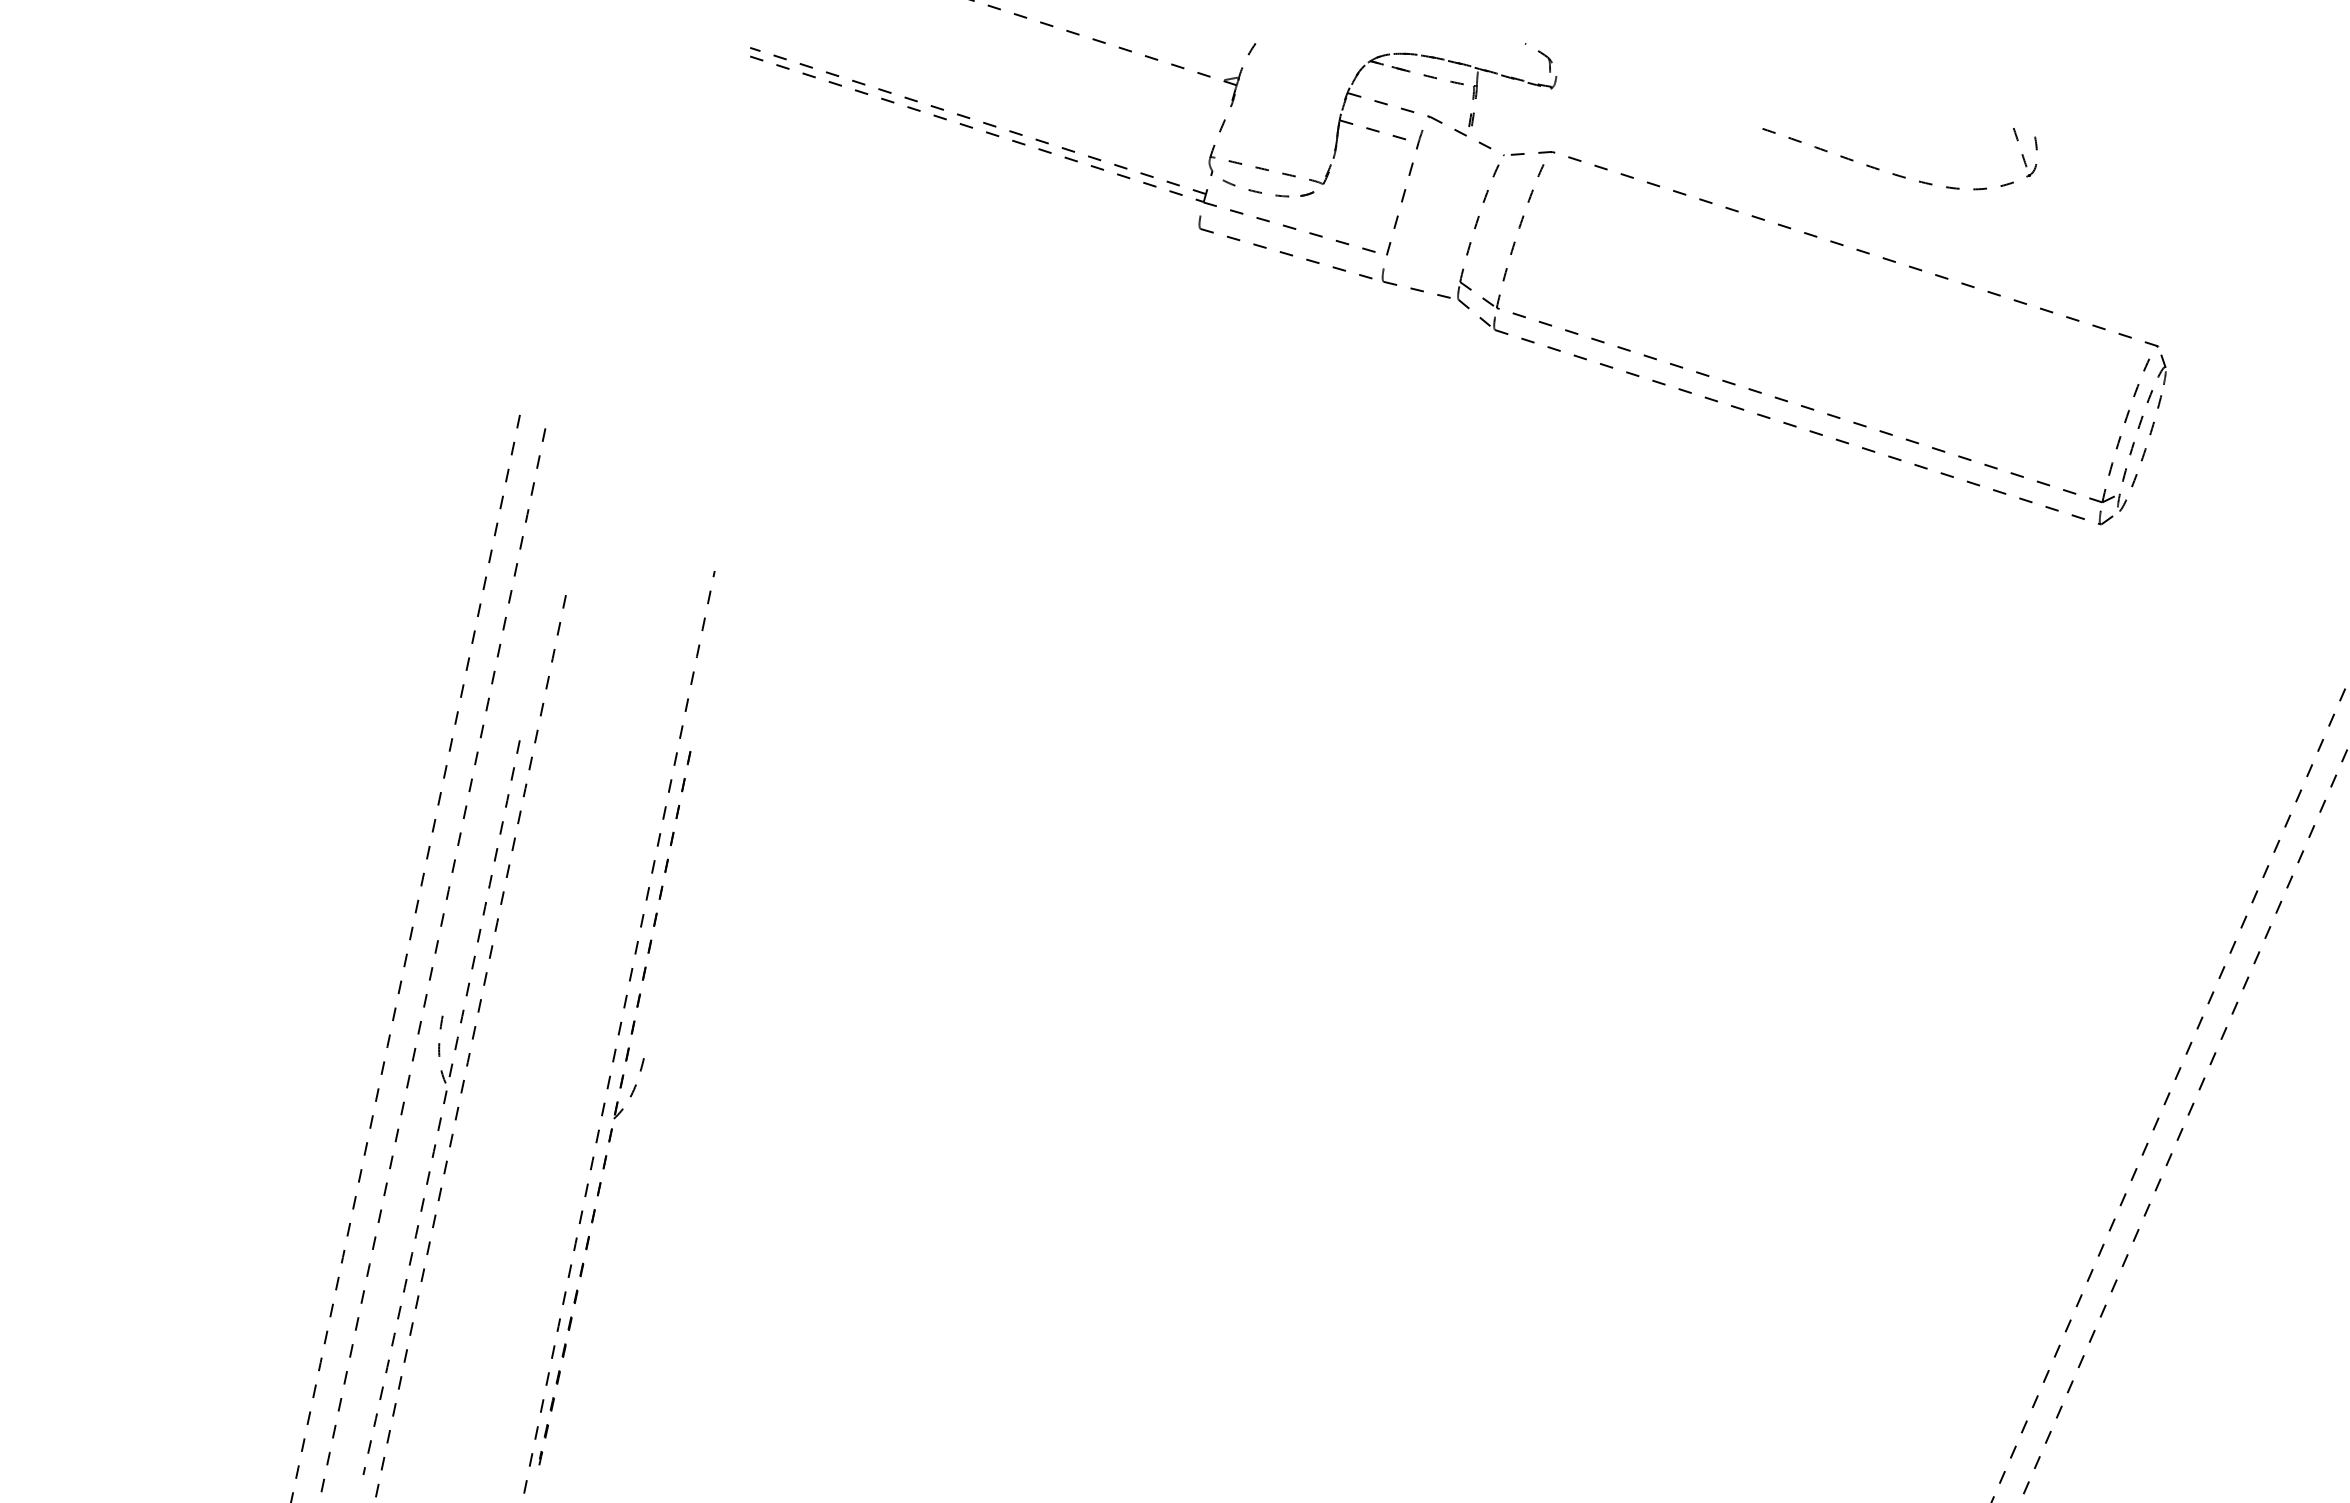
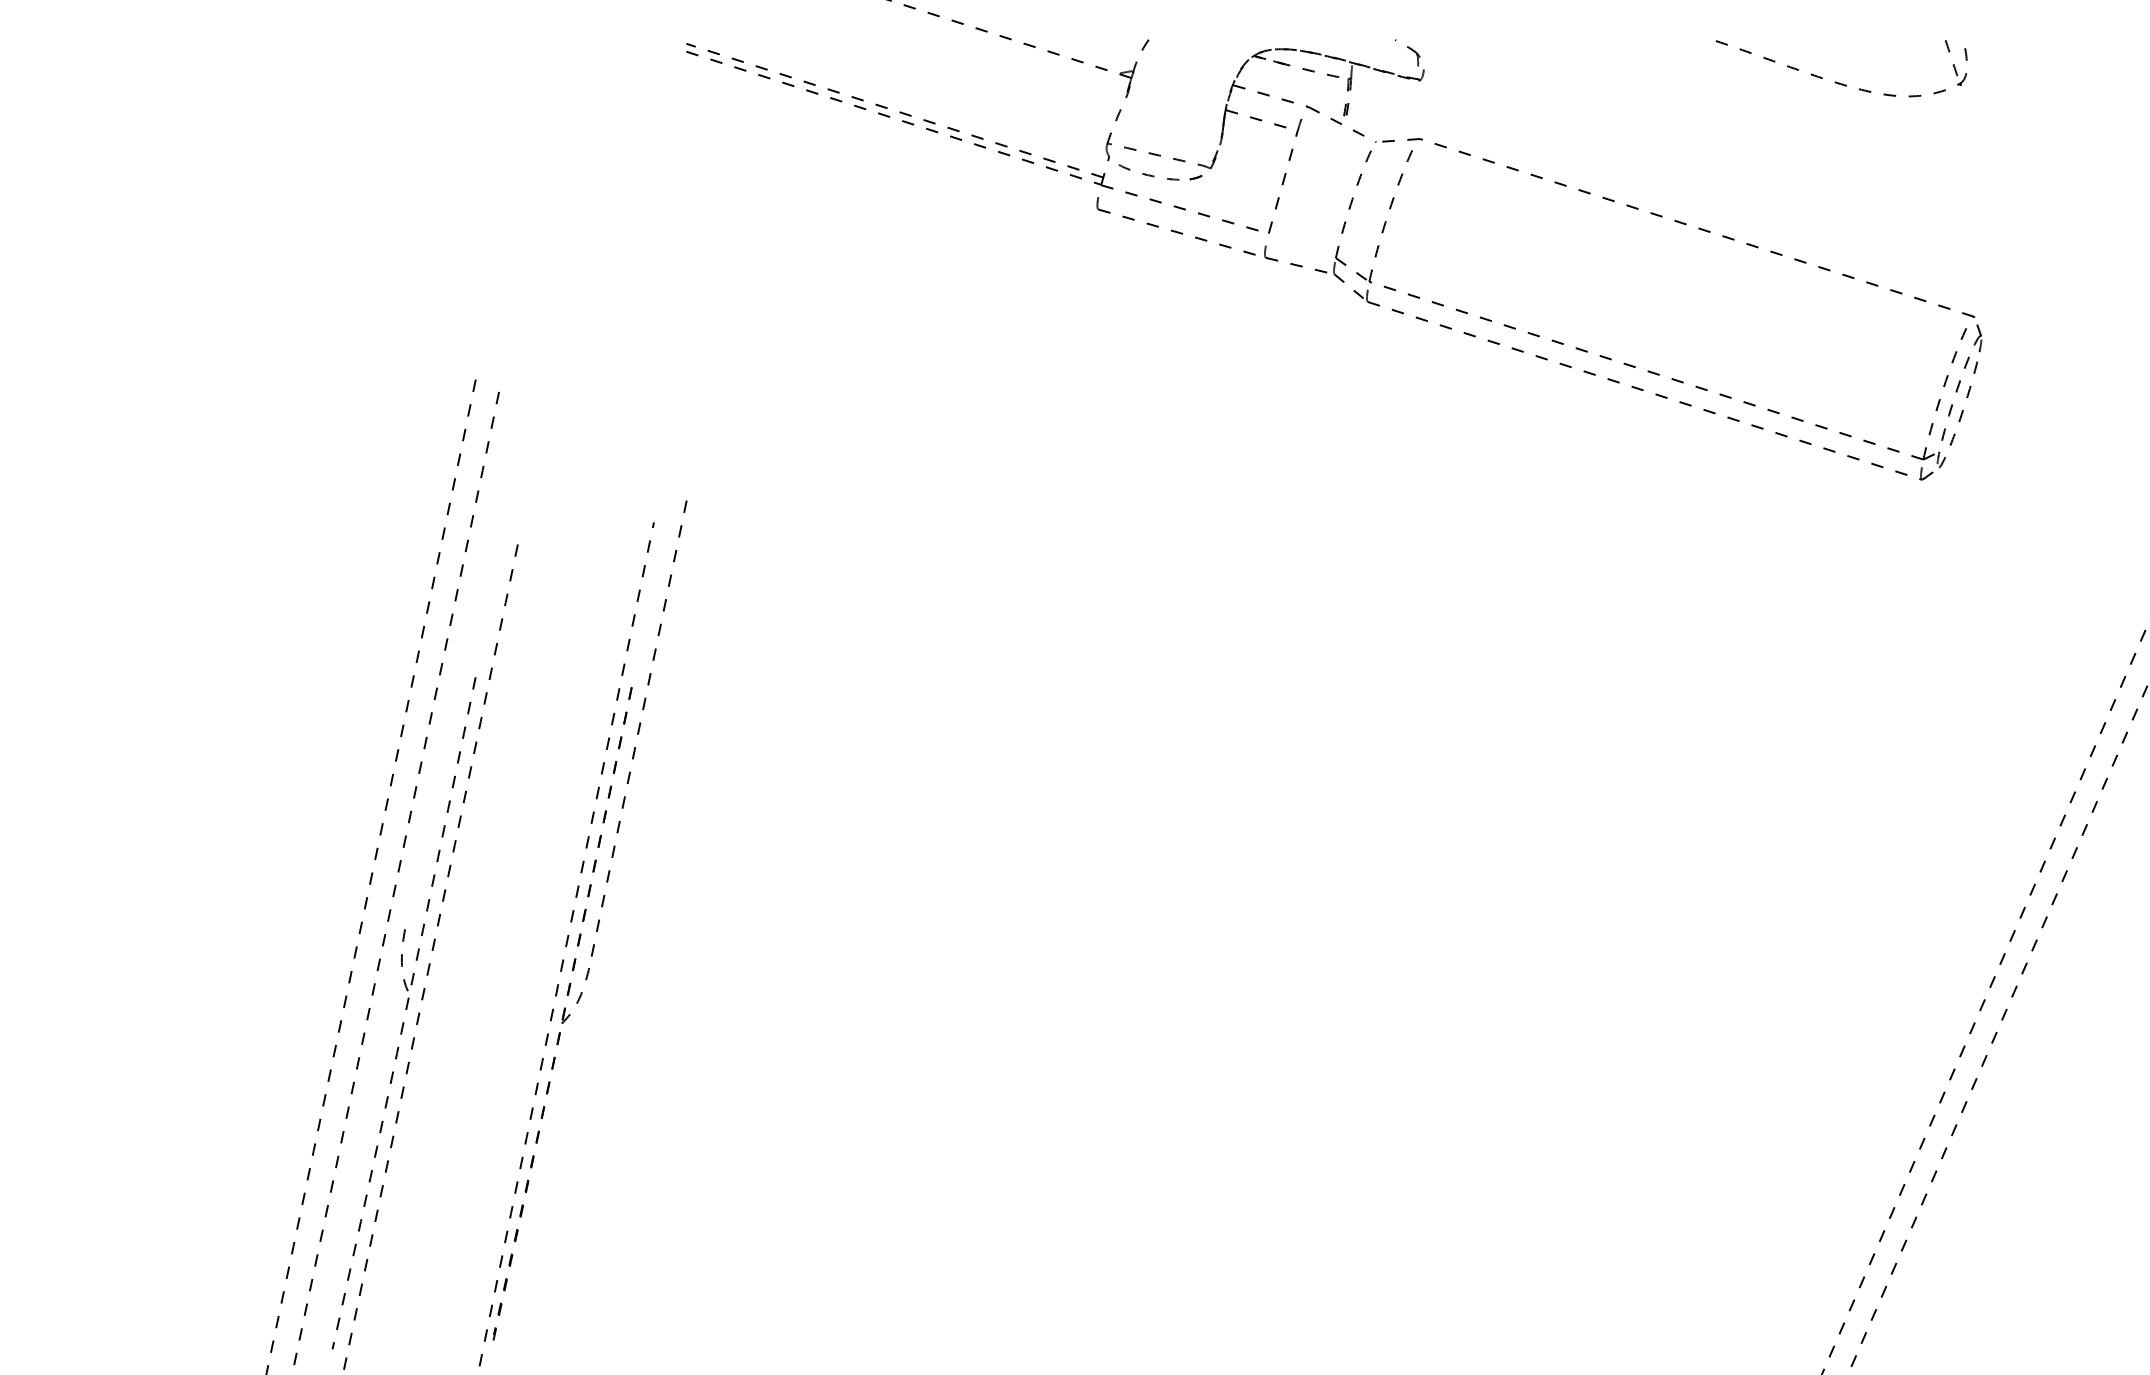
part: (1895, 173) -> (1837, 81), moved
line: (698, 796) -> (639, 728), added

